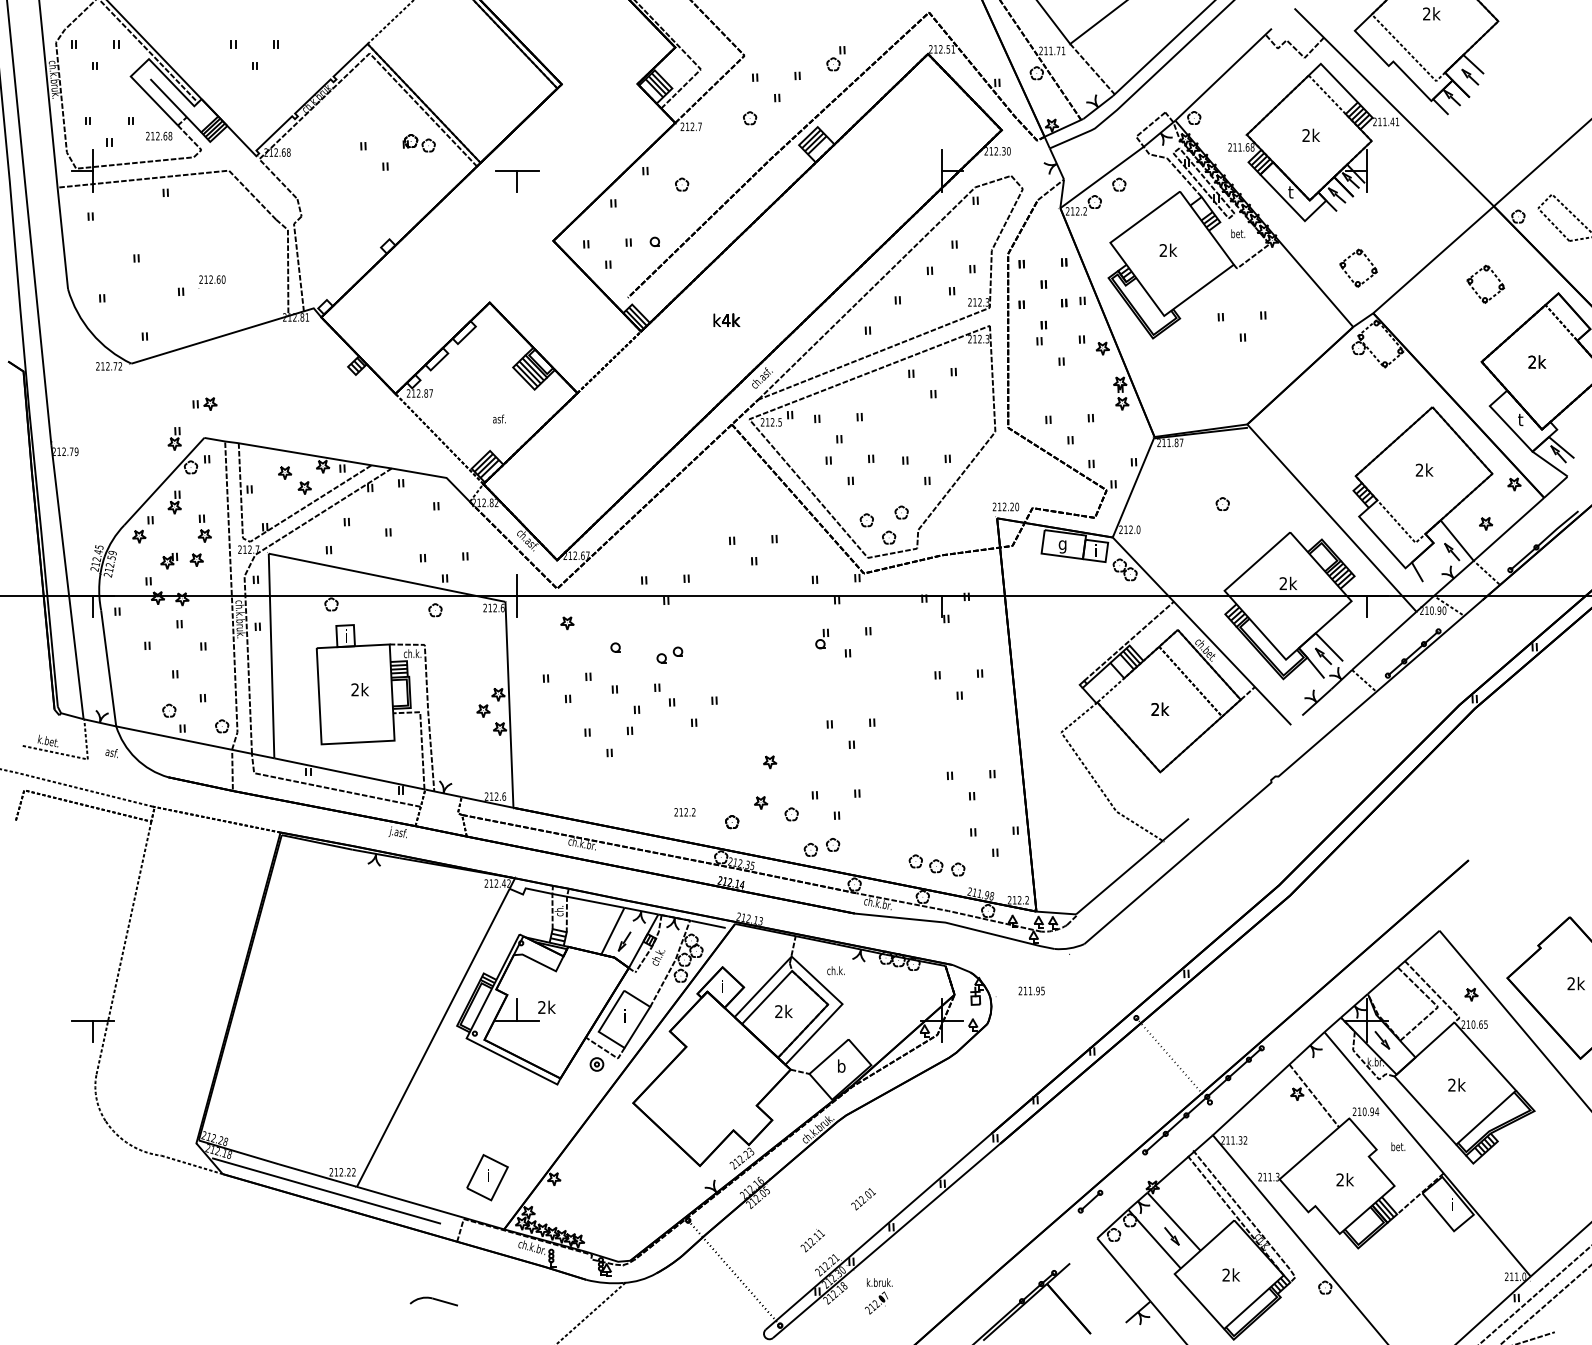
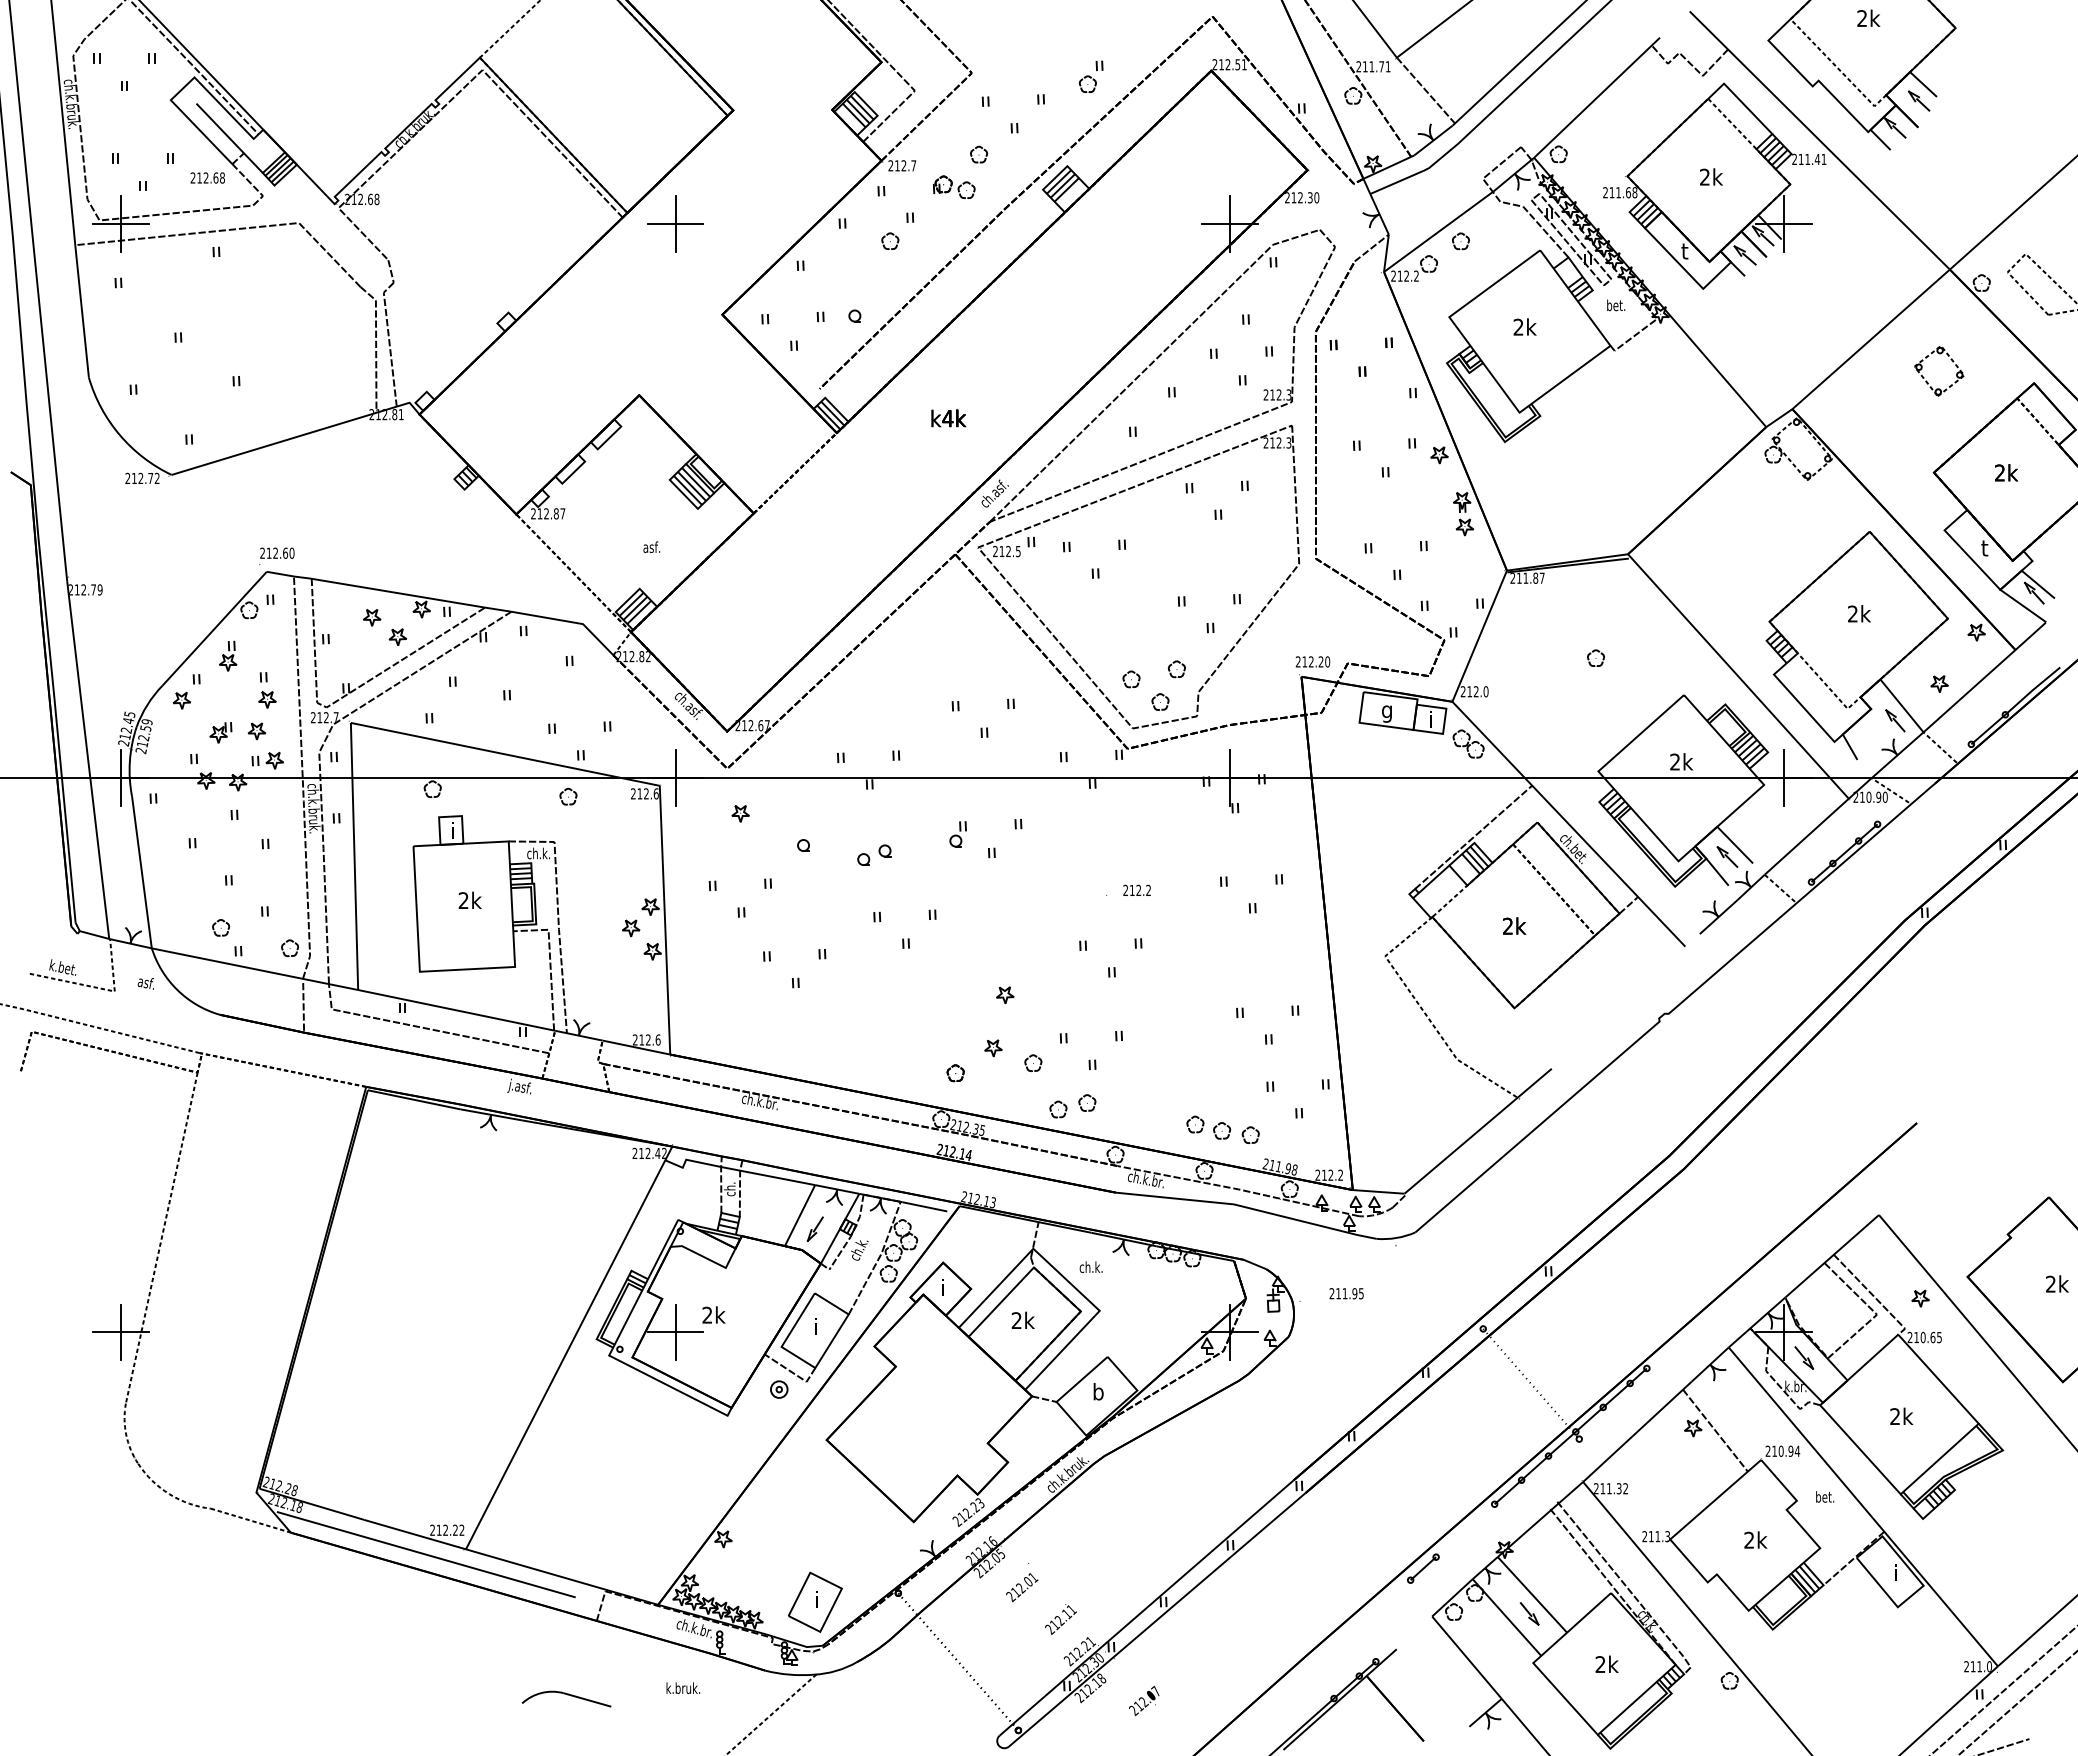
part: (253, 62) -> (330, 81), removed
part: (403, 148) -> (933, 193), moved
line: (517, 160) -> (675, 209), added
line: (102, 171) -> (134, 223), added
line: (931, 171) -> (1215, 223), added
line: (1377, 171) -> (1797, 223), added
part: (1350, 276) -> (1762, 361), removed
text: (211, 281) -> (276, 555), moved
part: (1042, 321) -> (1360, 419), removed
part: (1244, 333) -> (1624, 435), removed
part: (204, 403) -> (267, 760), moved
part: (174, 438) -> (228, 572), removed
part: (852, 476) -> (1112, 622), removed
line: (93, 585) -> (121, 764), added
line: (941, 585) -> (1229, 764), added
line: (1367, 585) -> (1784, 764), added
part: (845, 649) -> (988, 848), moved
part: (635, 705) -> (829, 921), removed
text: (678, 811) -> (1128, 889), moved
line: (93, 1010) -> (121, 1318), added
line: (517, 1031) -> (675, 1346), added
part: (487, 1177) -> (815, 1601), moved
text: (863, 1195) -> (1022, 1582), moved
text: (879, 1282) -> (683, 1687), moved
part: (433, 1301) -> (566, 1698), size x1.43

